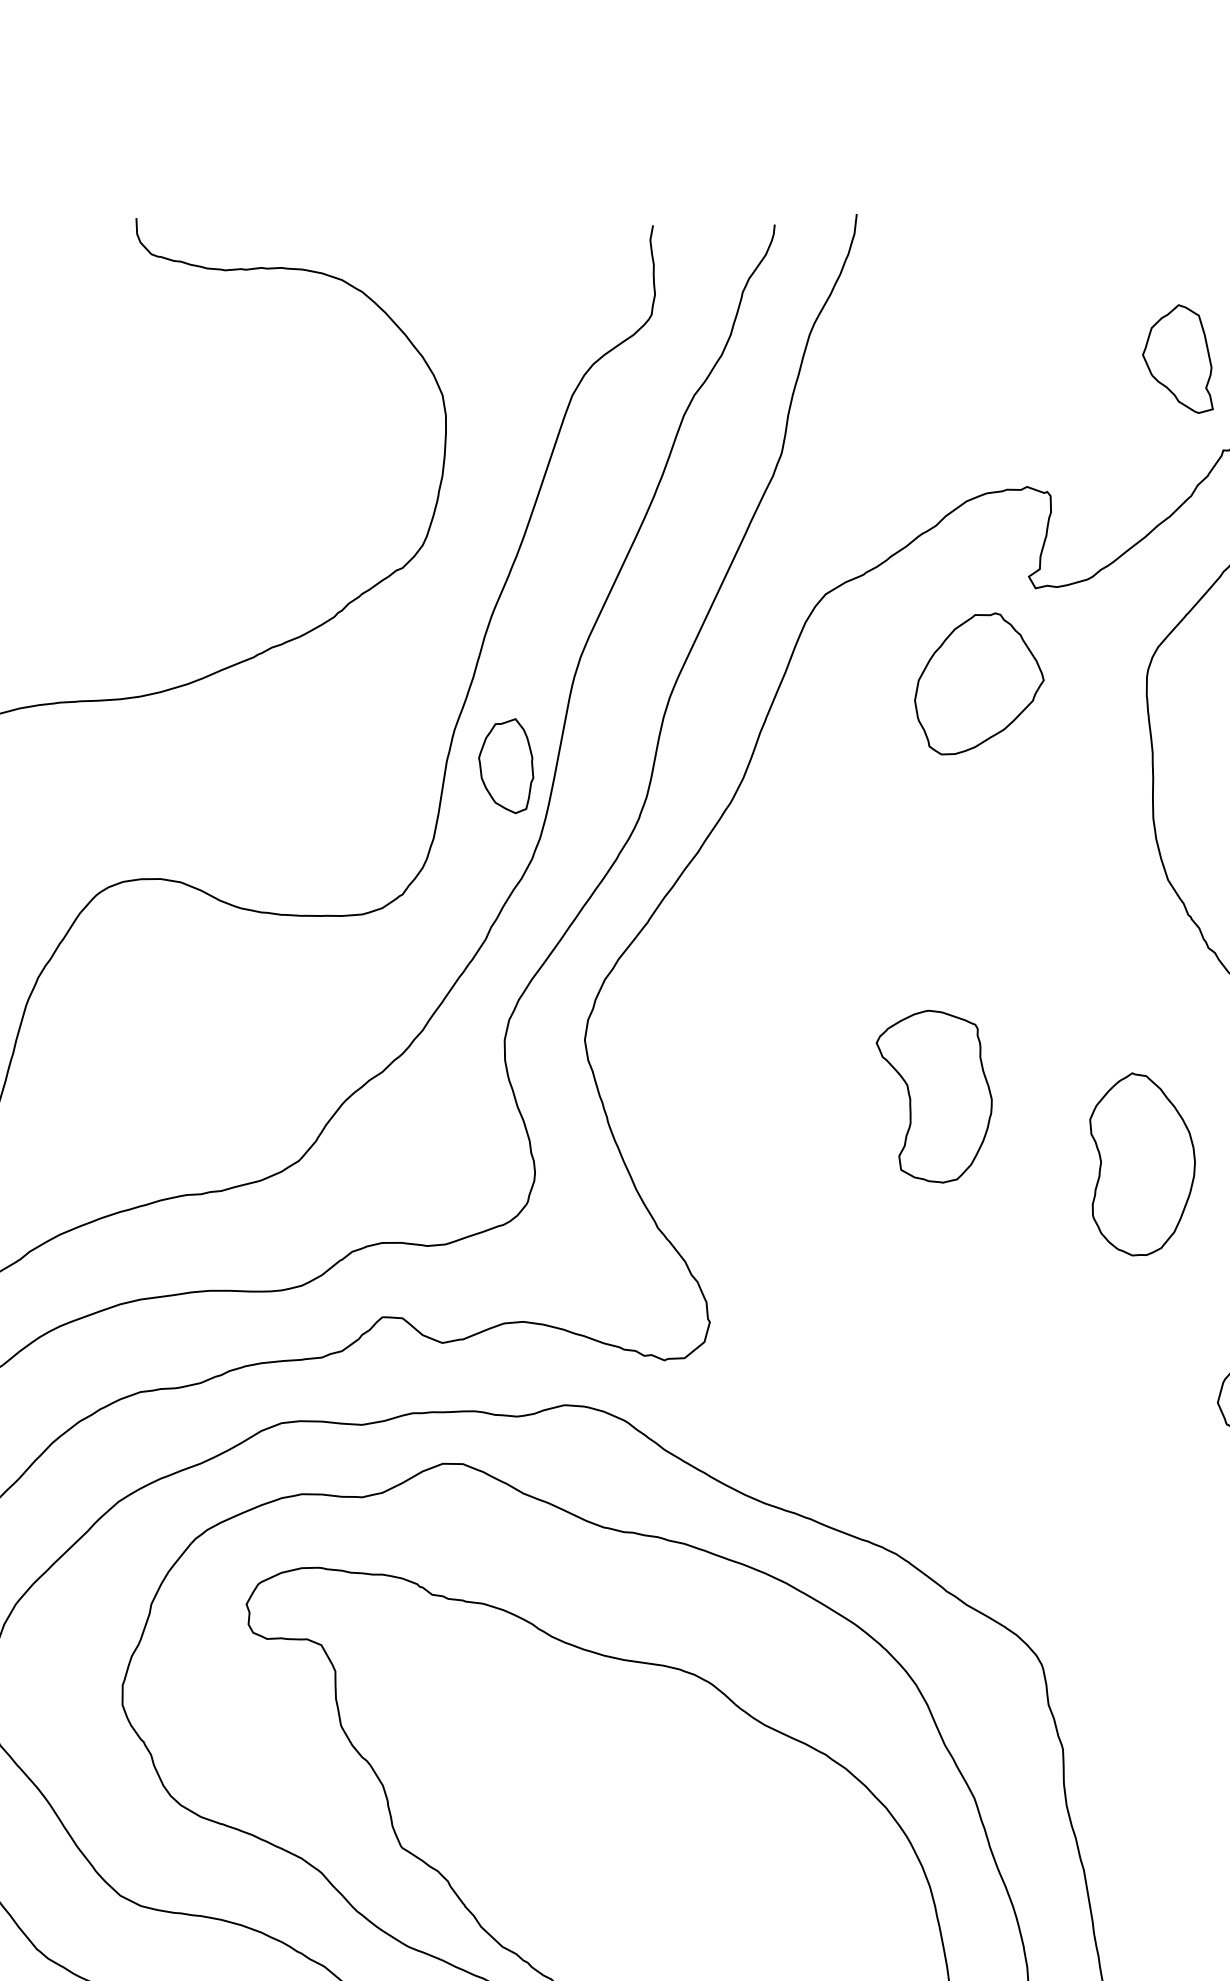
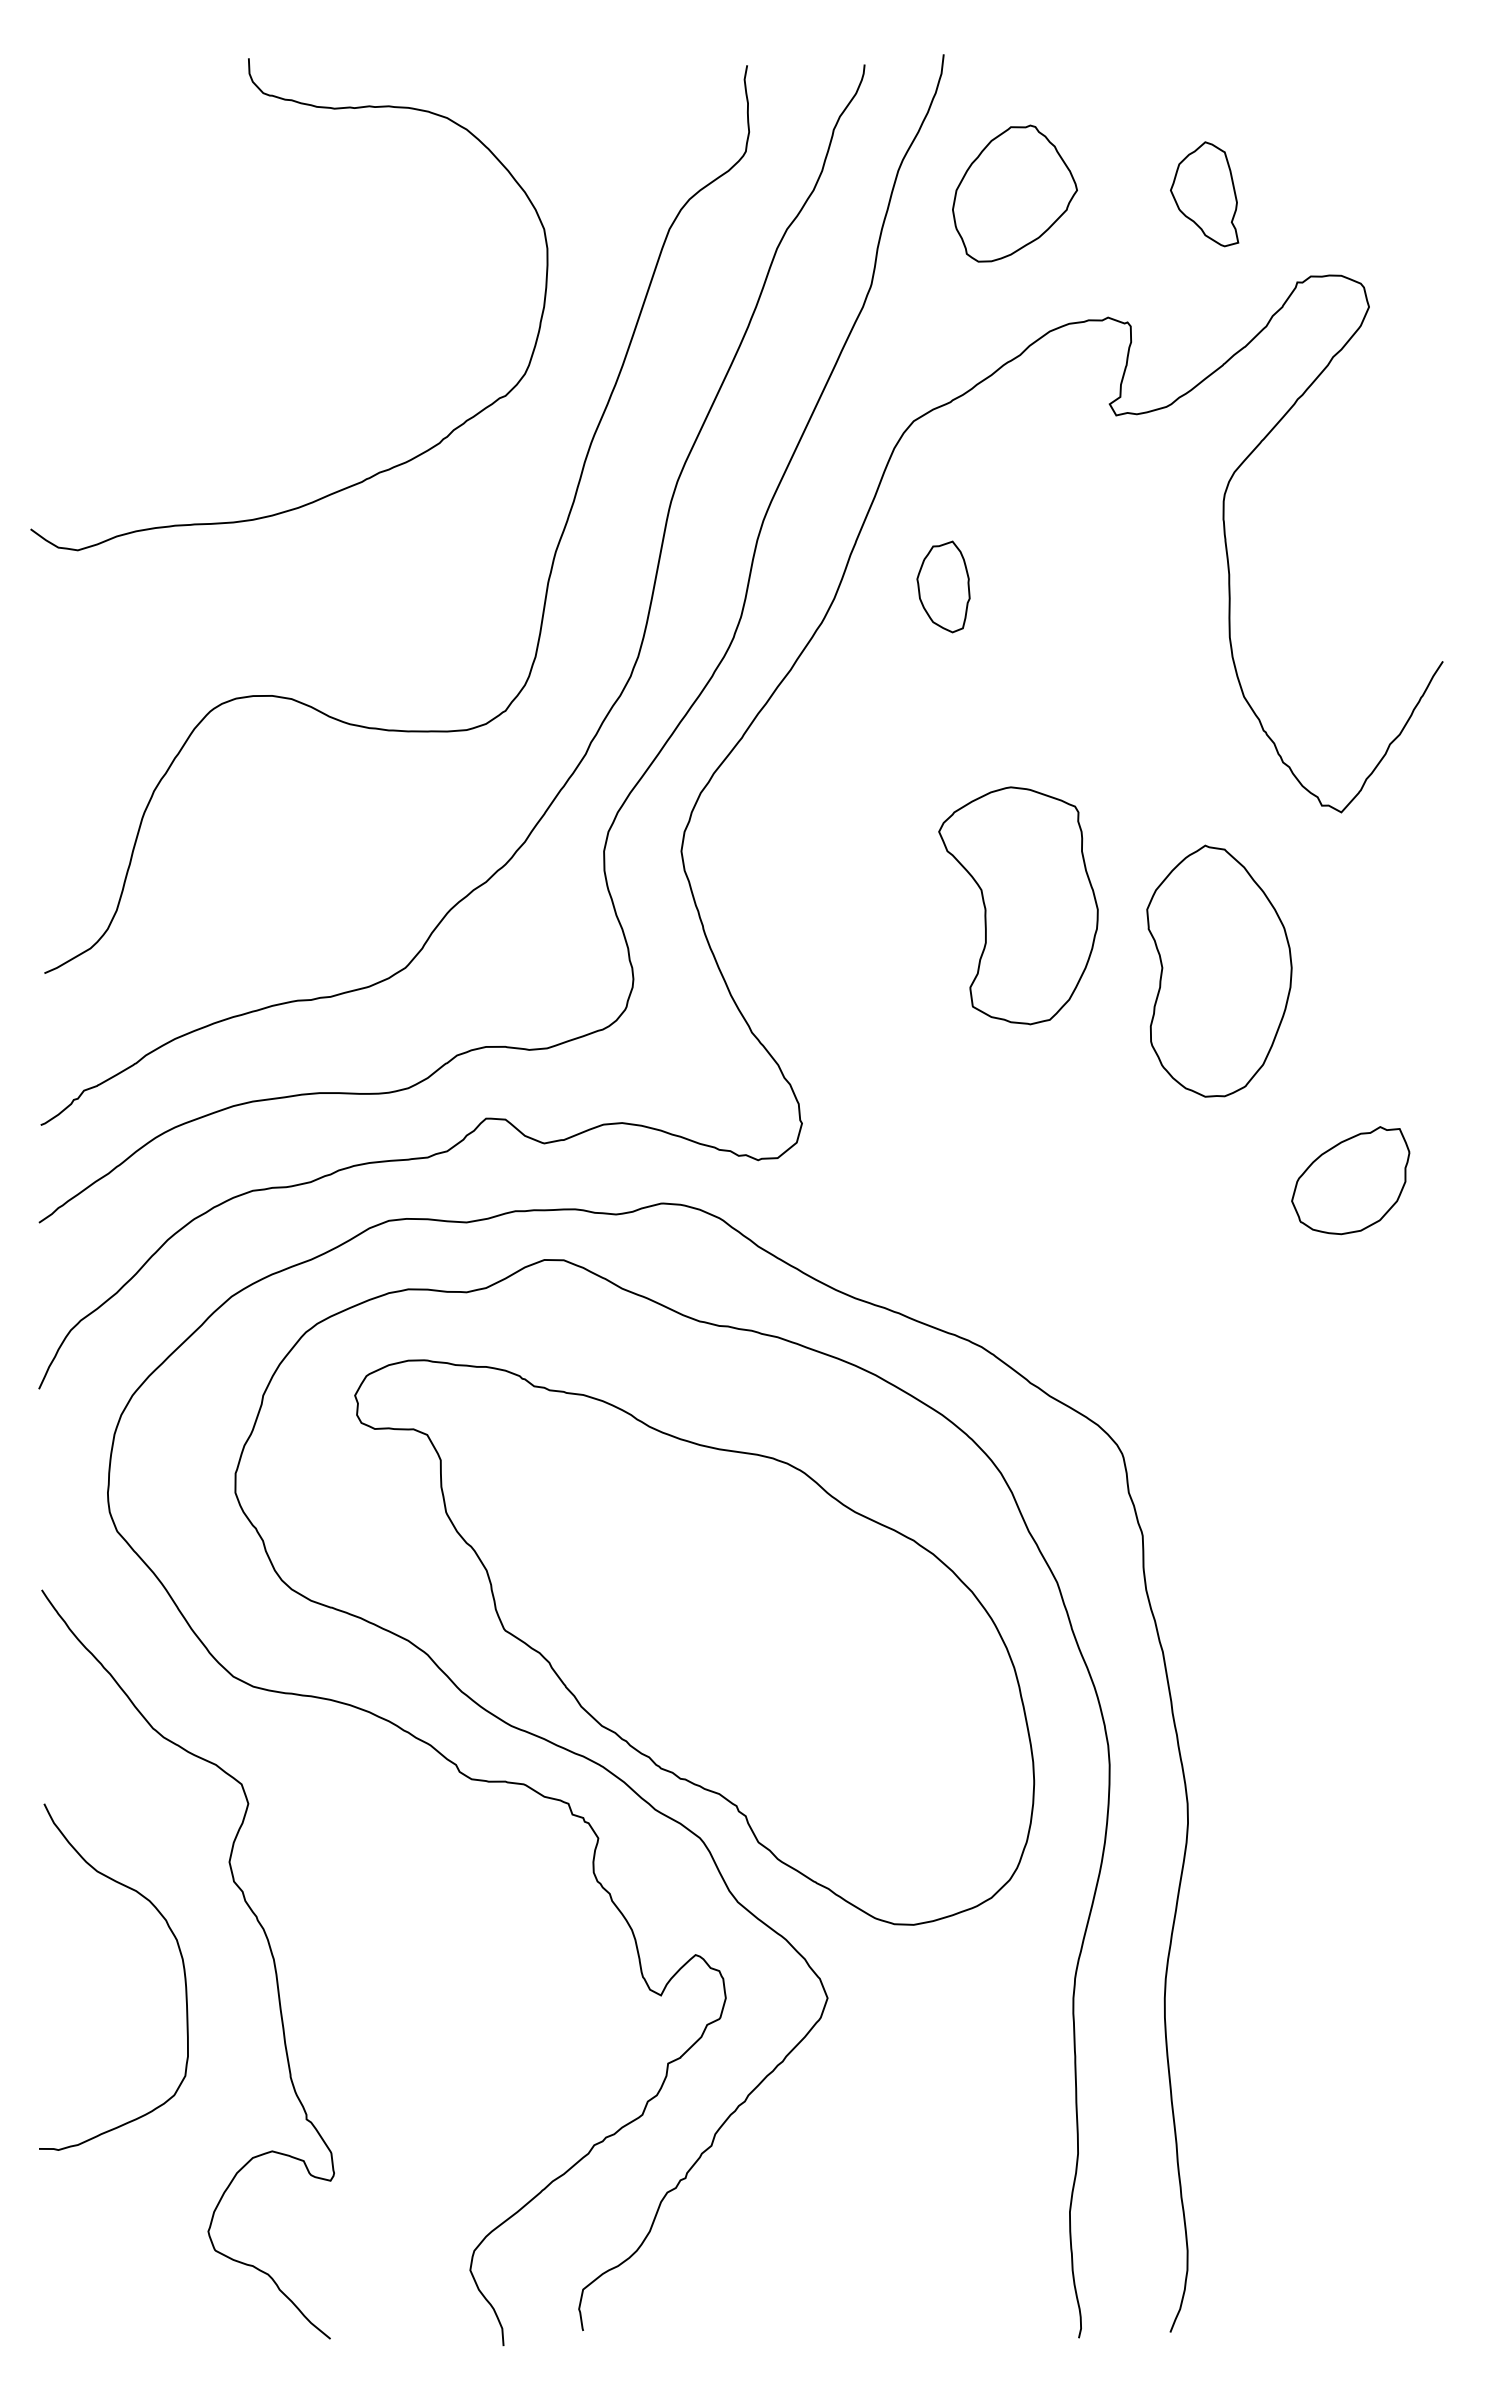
part: (1177, 359) -> (1204, 194), moved
part: (978, 683) -> (1014, 193), moved
part: (506, 765) -> (943, 586), moved
part: (934, 1096) -> (1018, 905), size x1.43
part: (1142, 1163) -> (1219, 970), size x1.43

